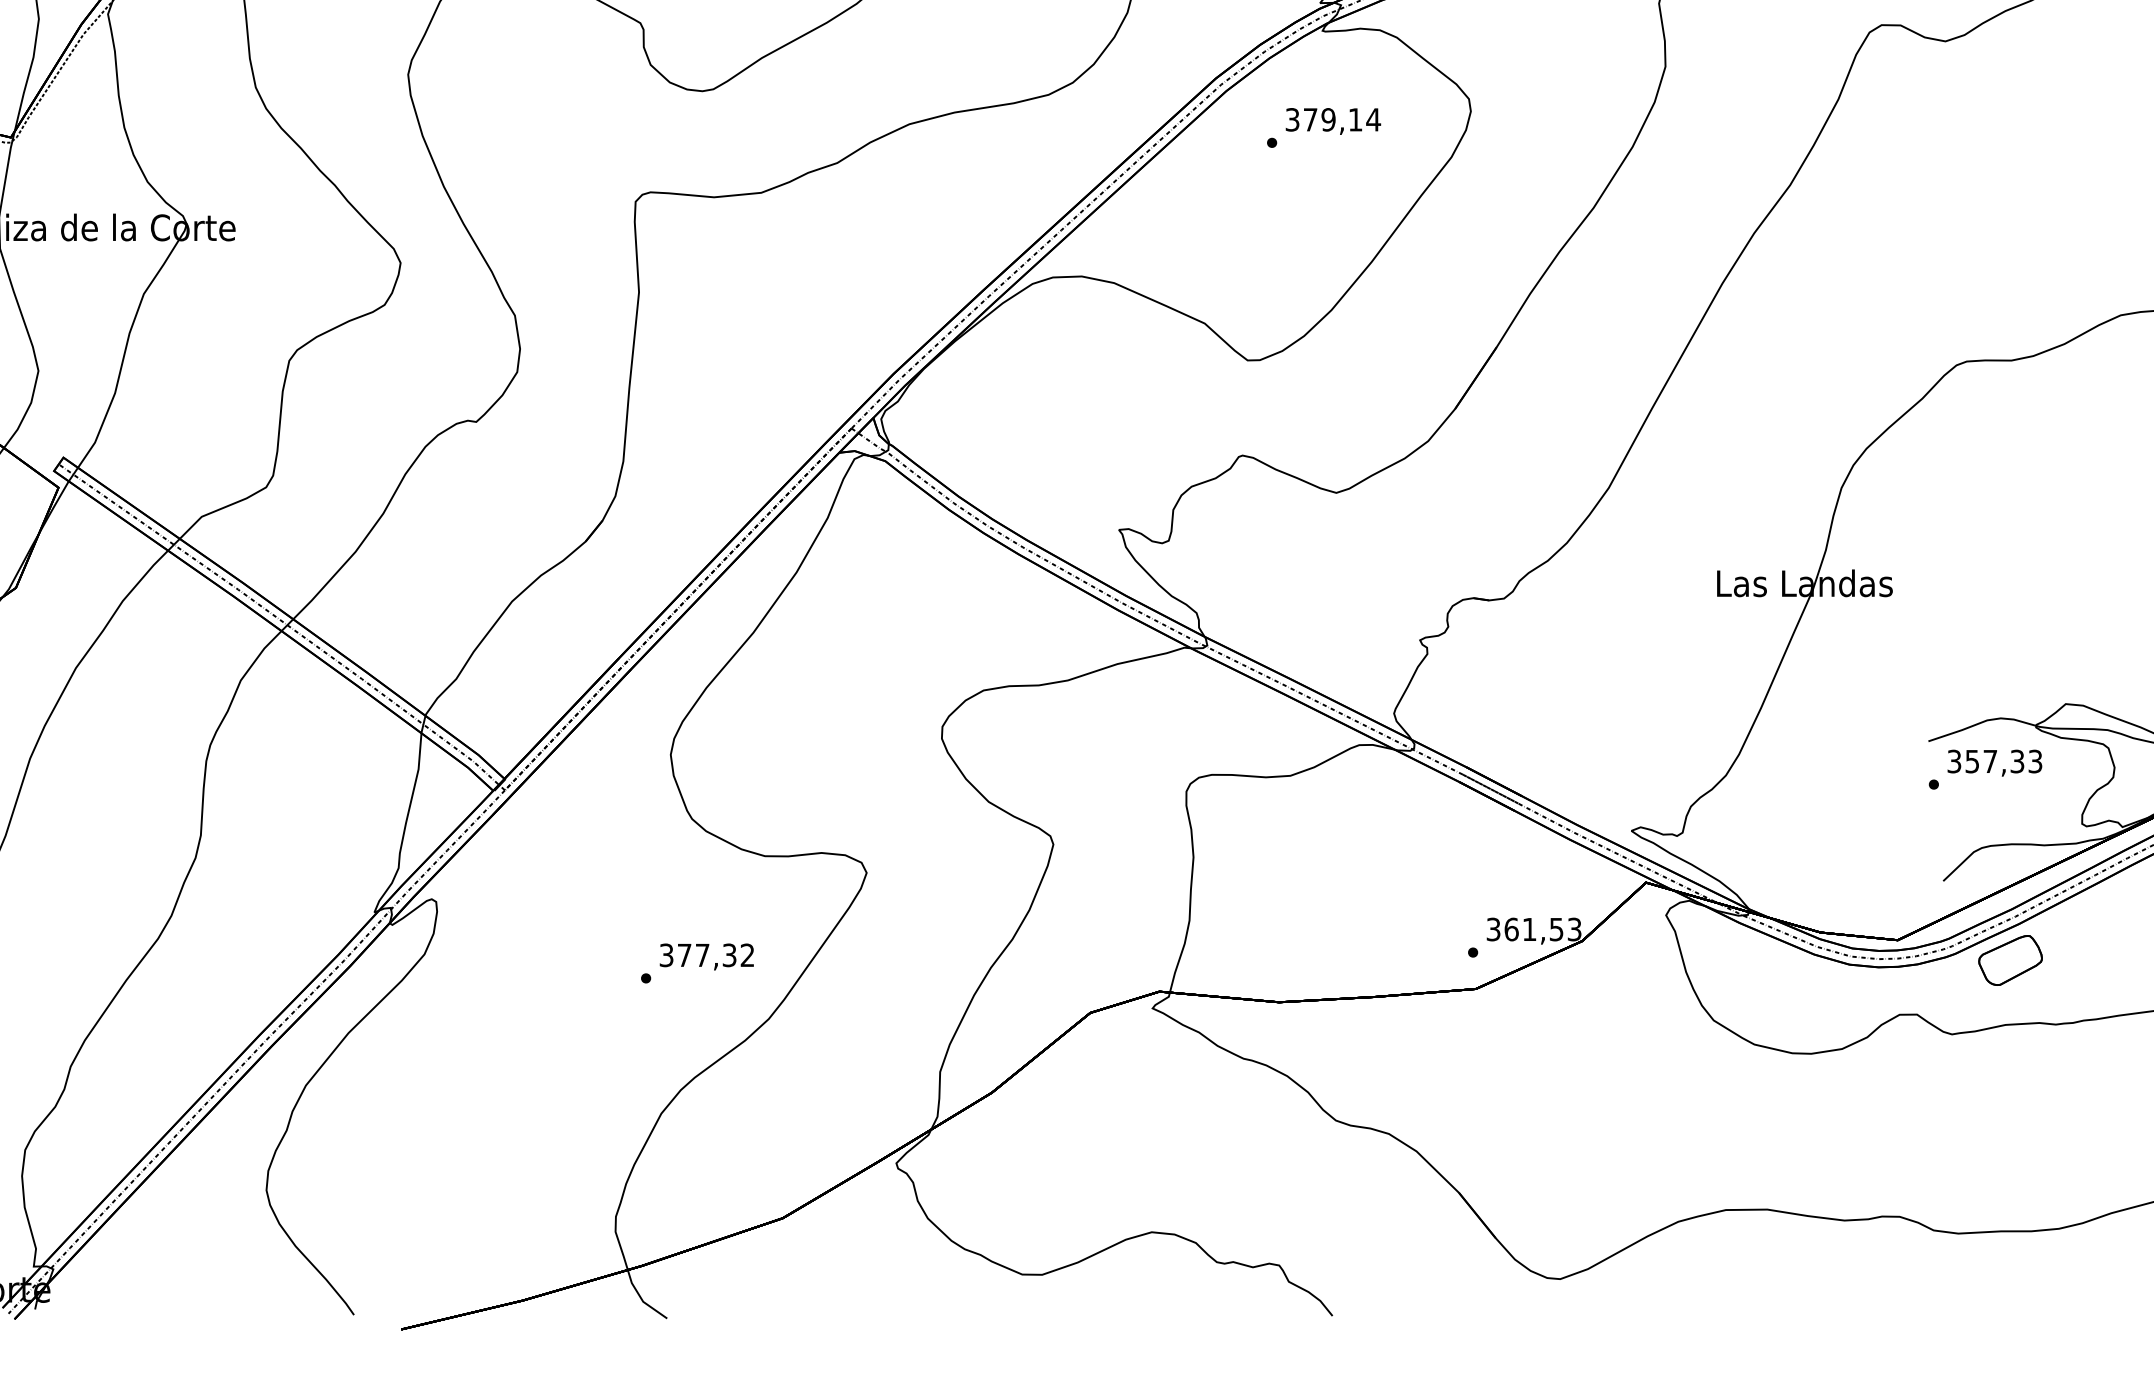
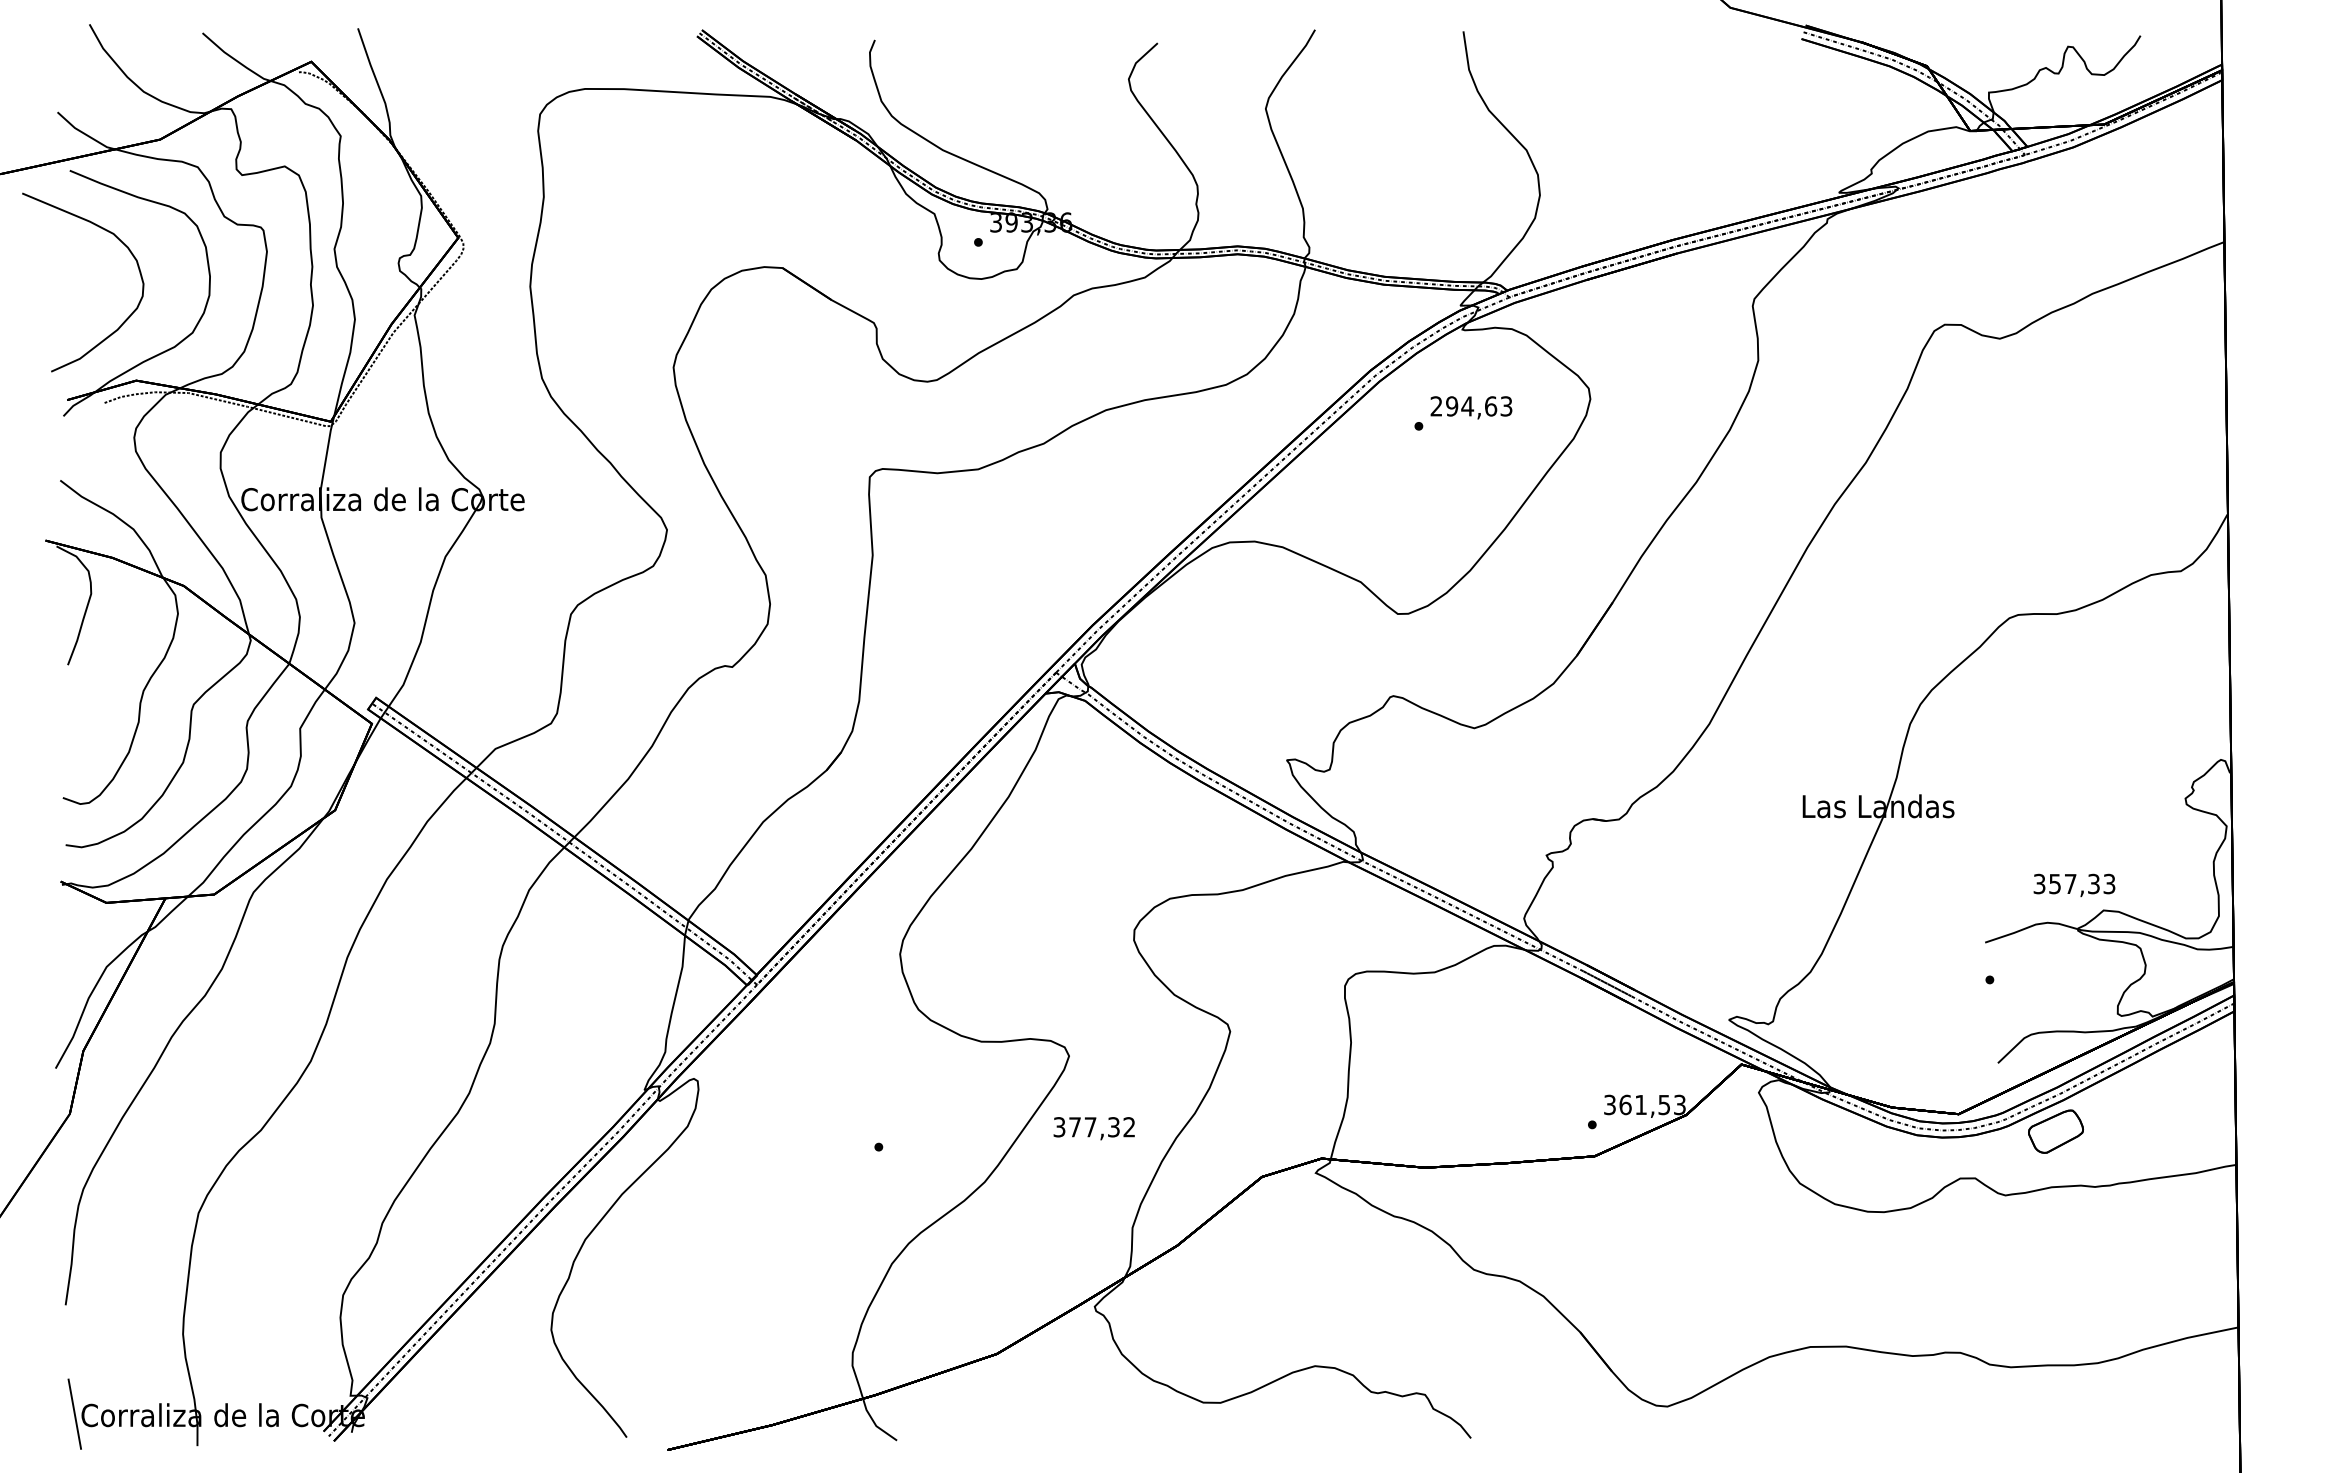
text: (1333, 119) -> (1471, 406), 379,14 -> 294,63
text: (1994, 762) -> (2074, 884), moved
text: (705, 956) -> (1093, 1128), moved

